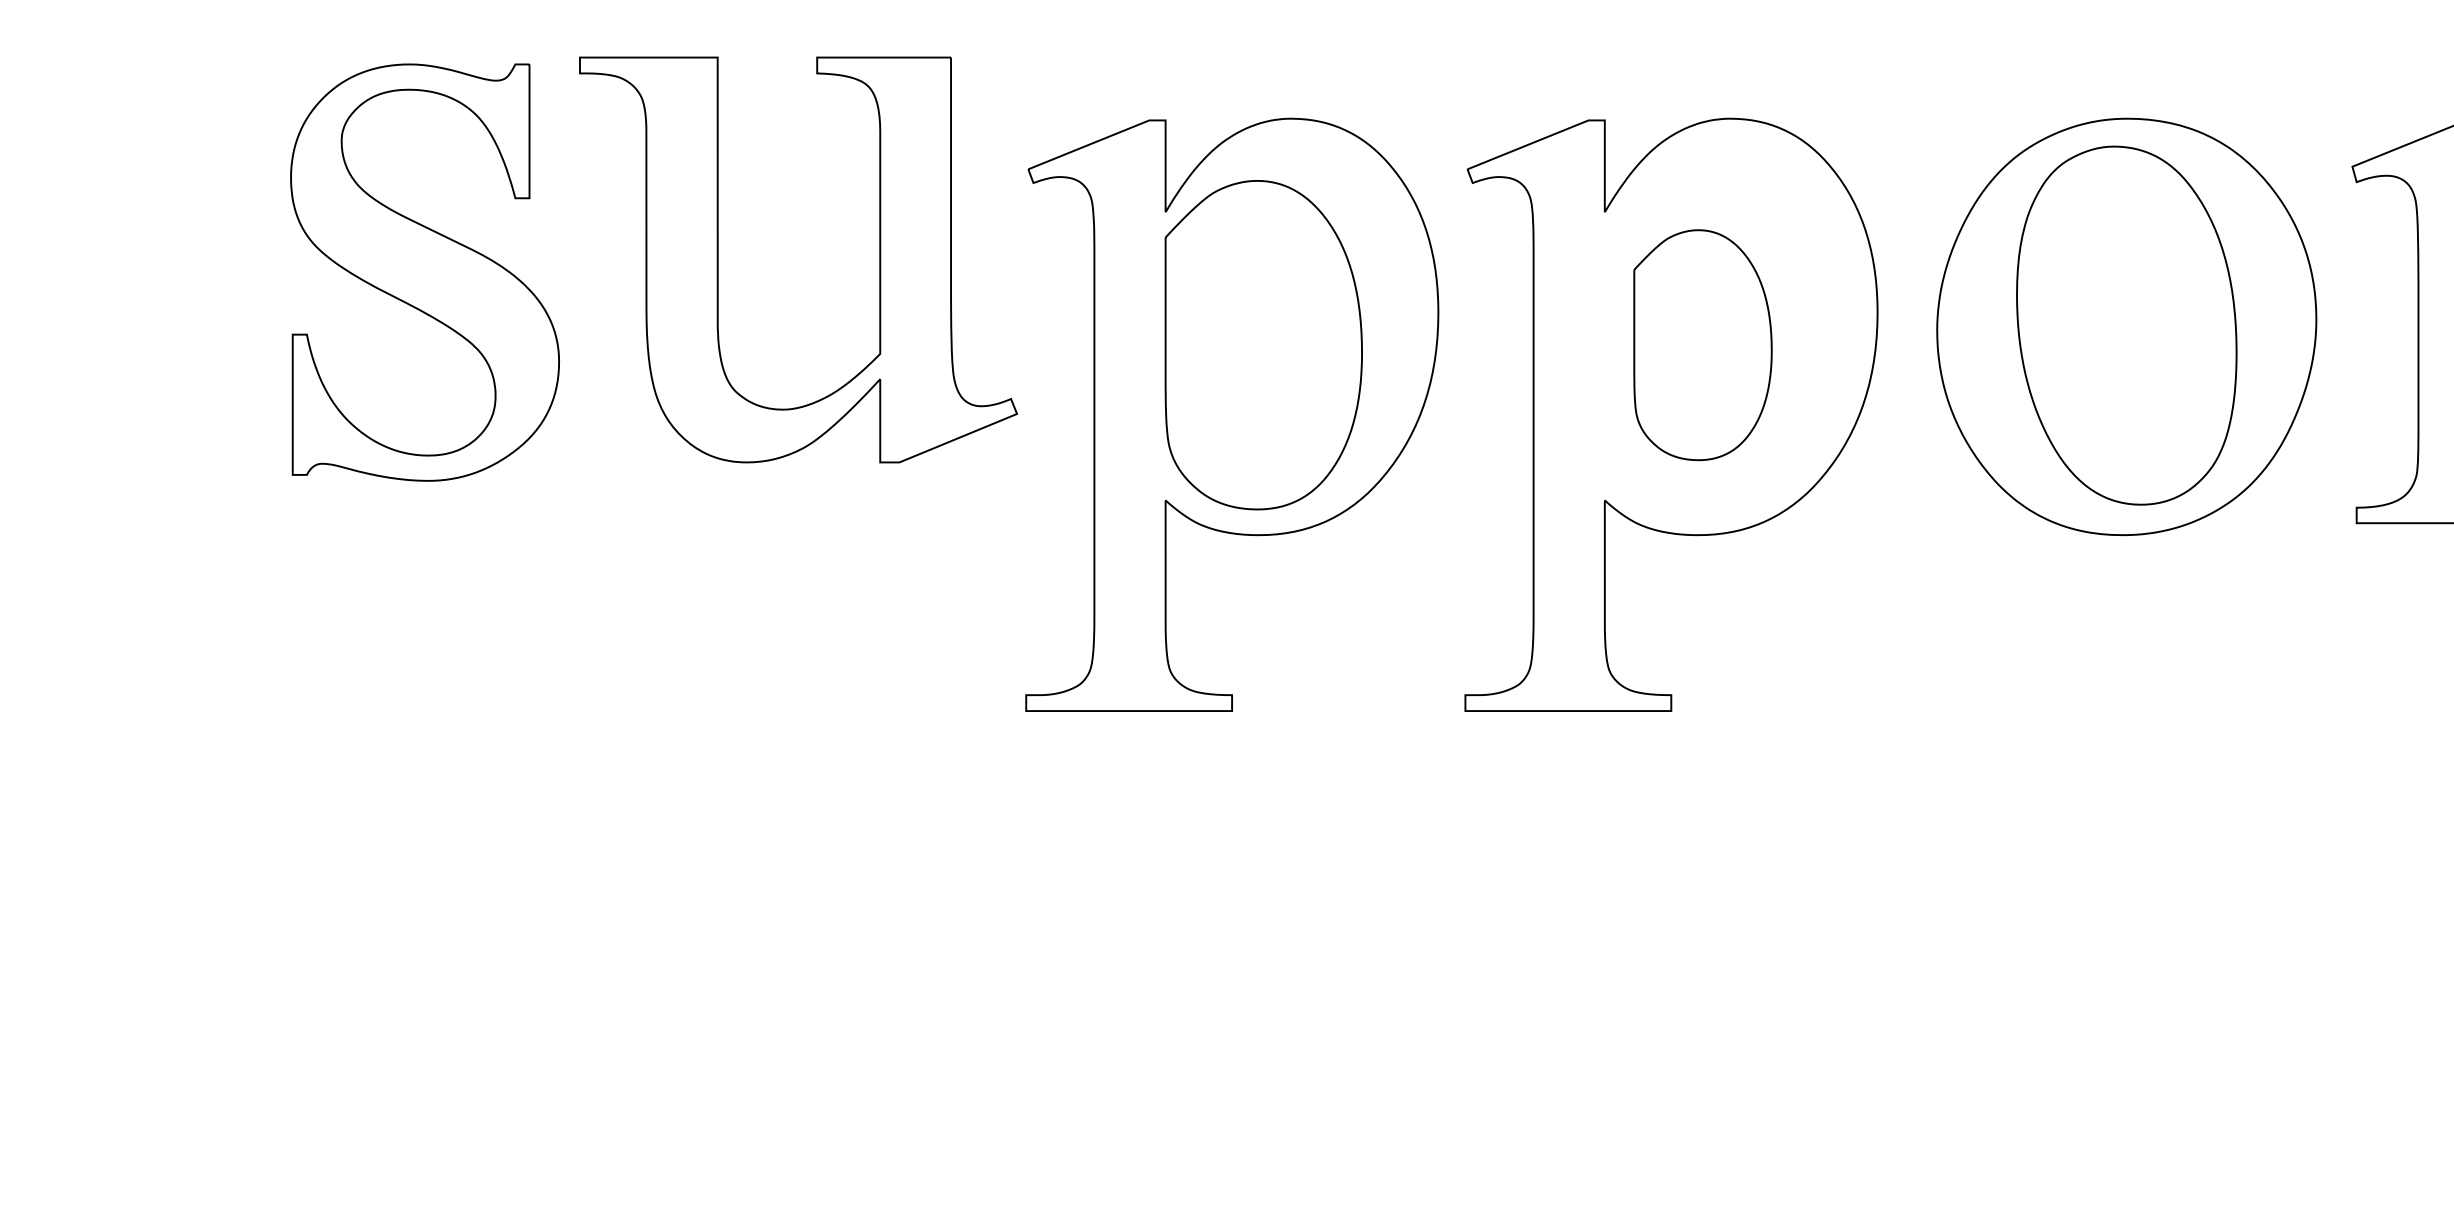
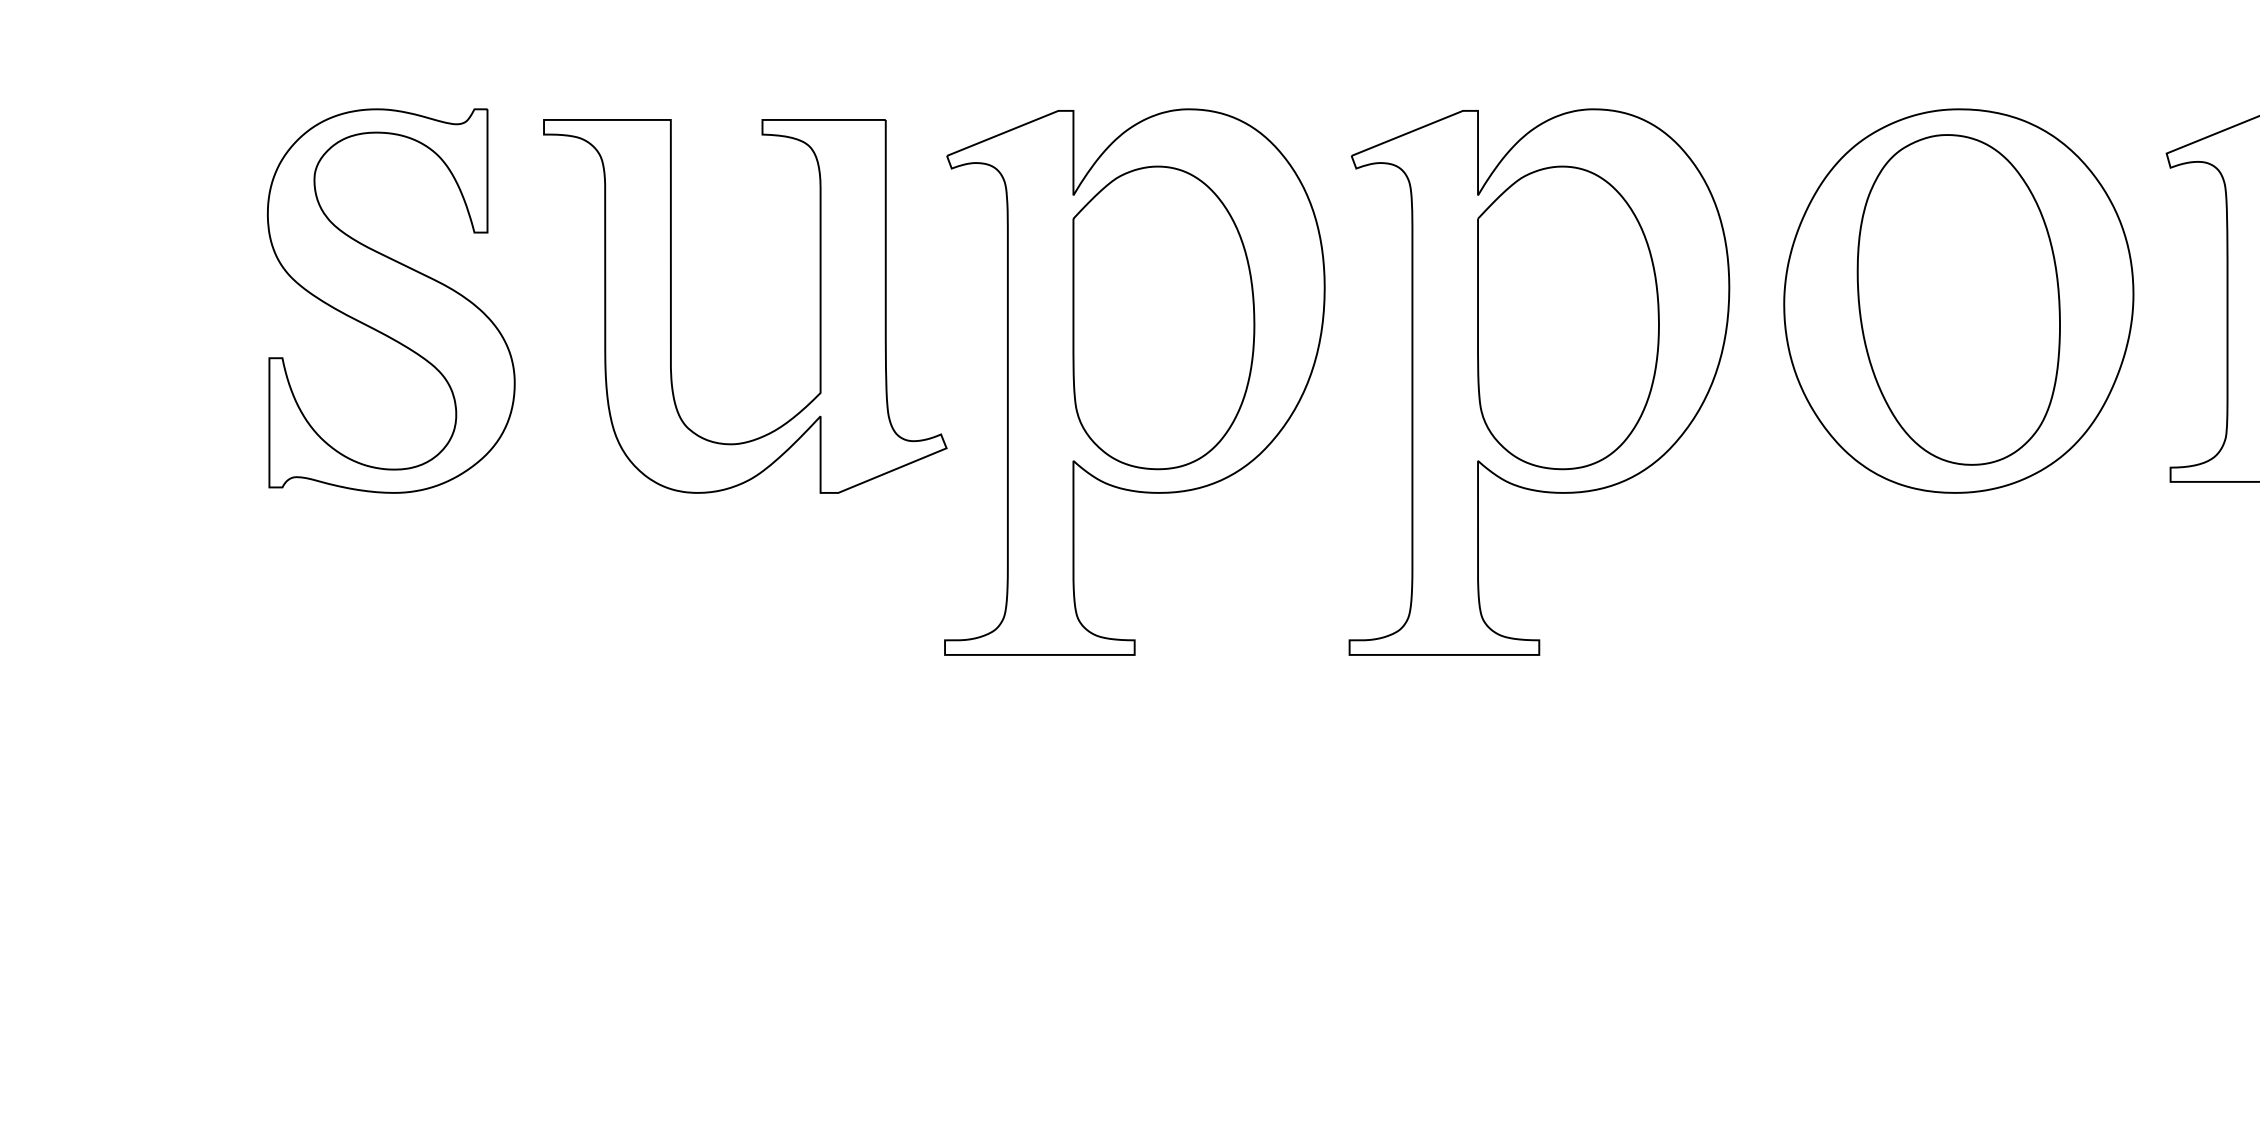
part: (718, 260) -> (671, 306), moved
part: (425, 271) -> (391, 300), moved
part: (1703, 344) -> (1568, 317), size x1.43

